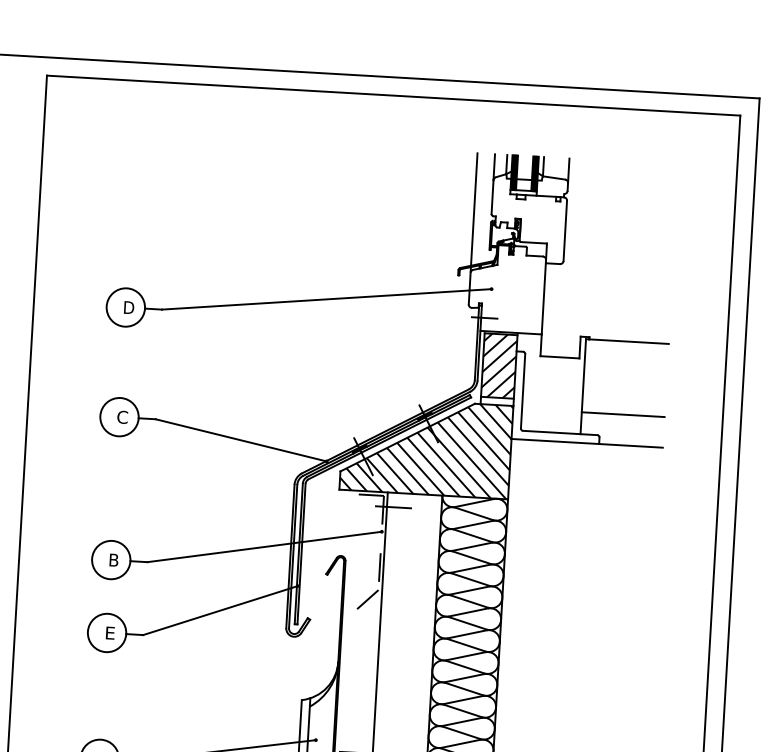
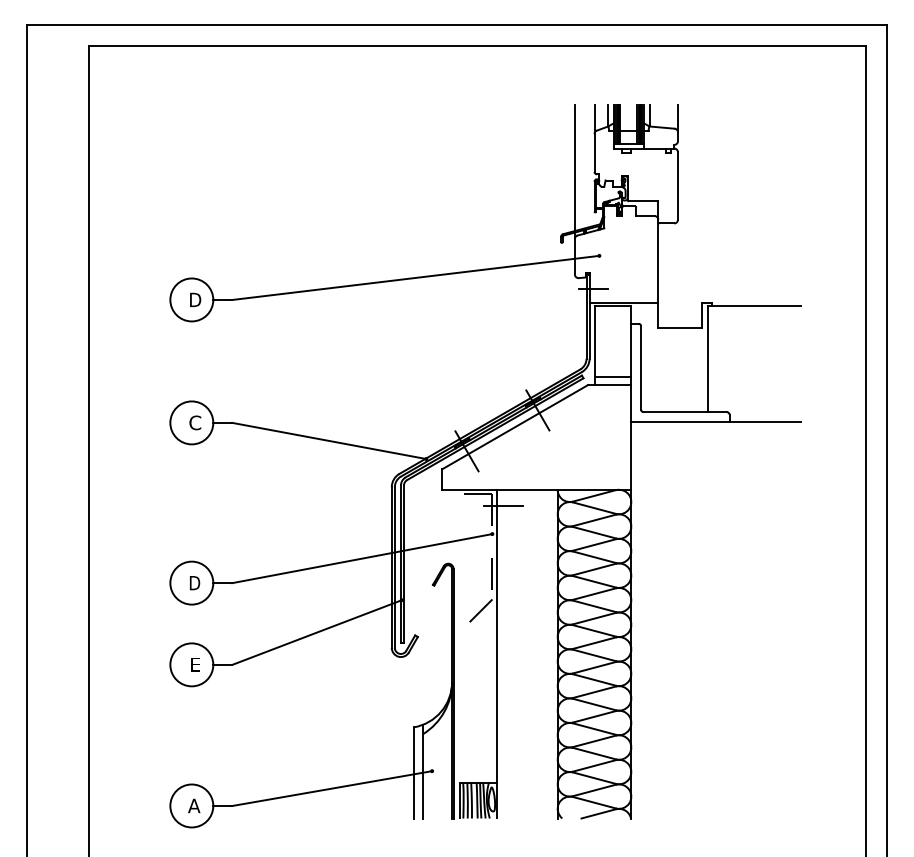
hatch: (498, 365) -> (612, 340), removed
line: (623, 414) -> (754, 387), removed
hatch: (426, 447) -> (536, 437), removed
text: (114, 560) -> (195, 583), B -> D

